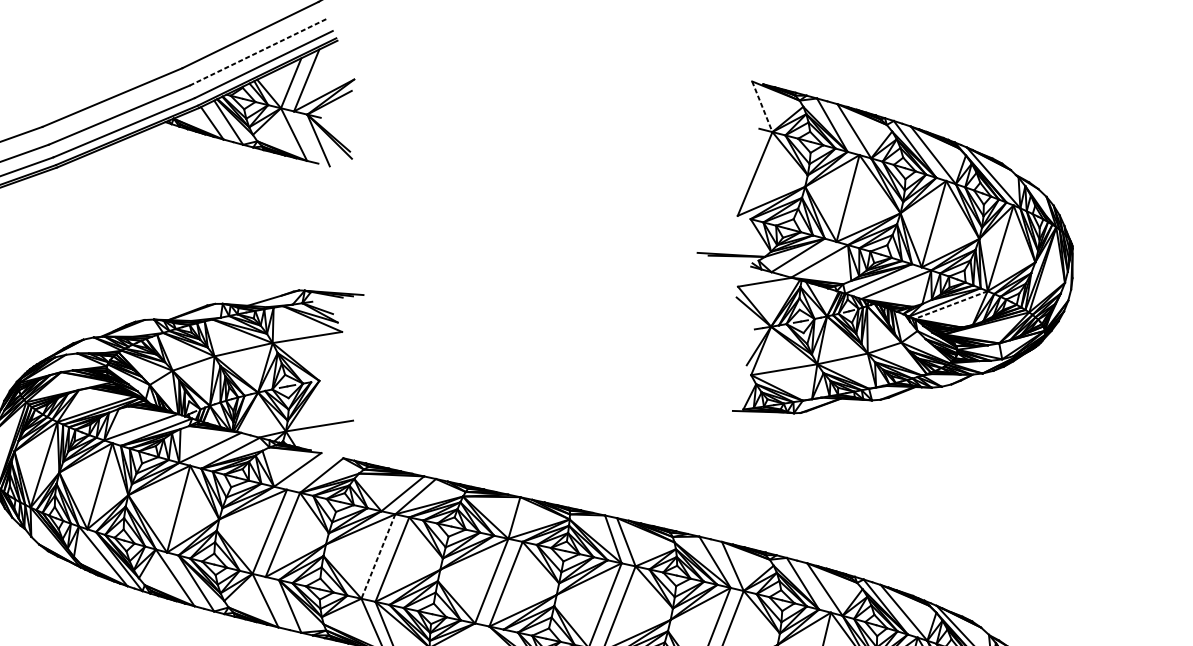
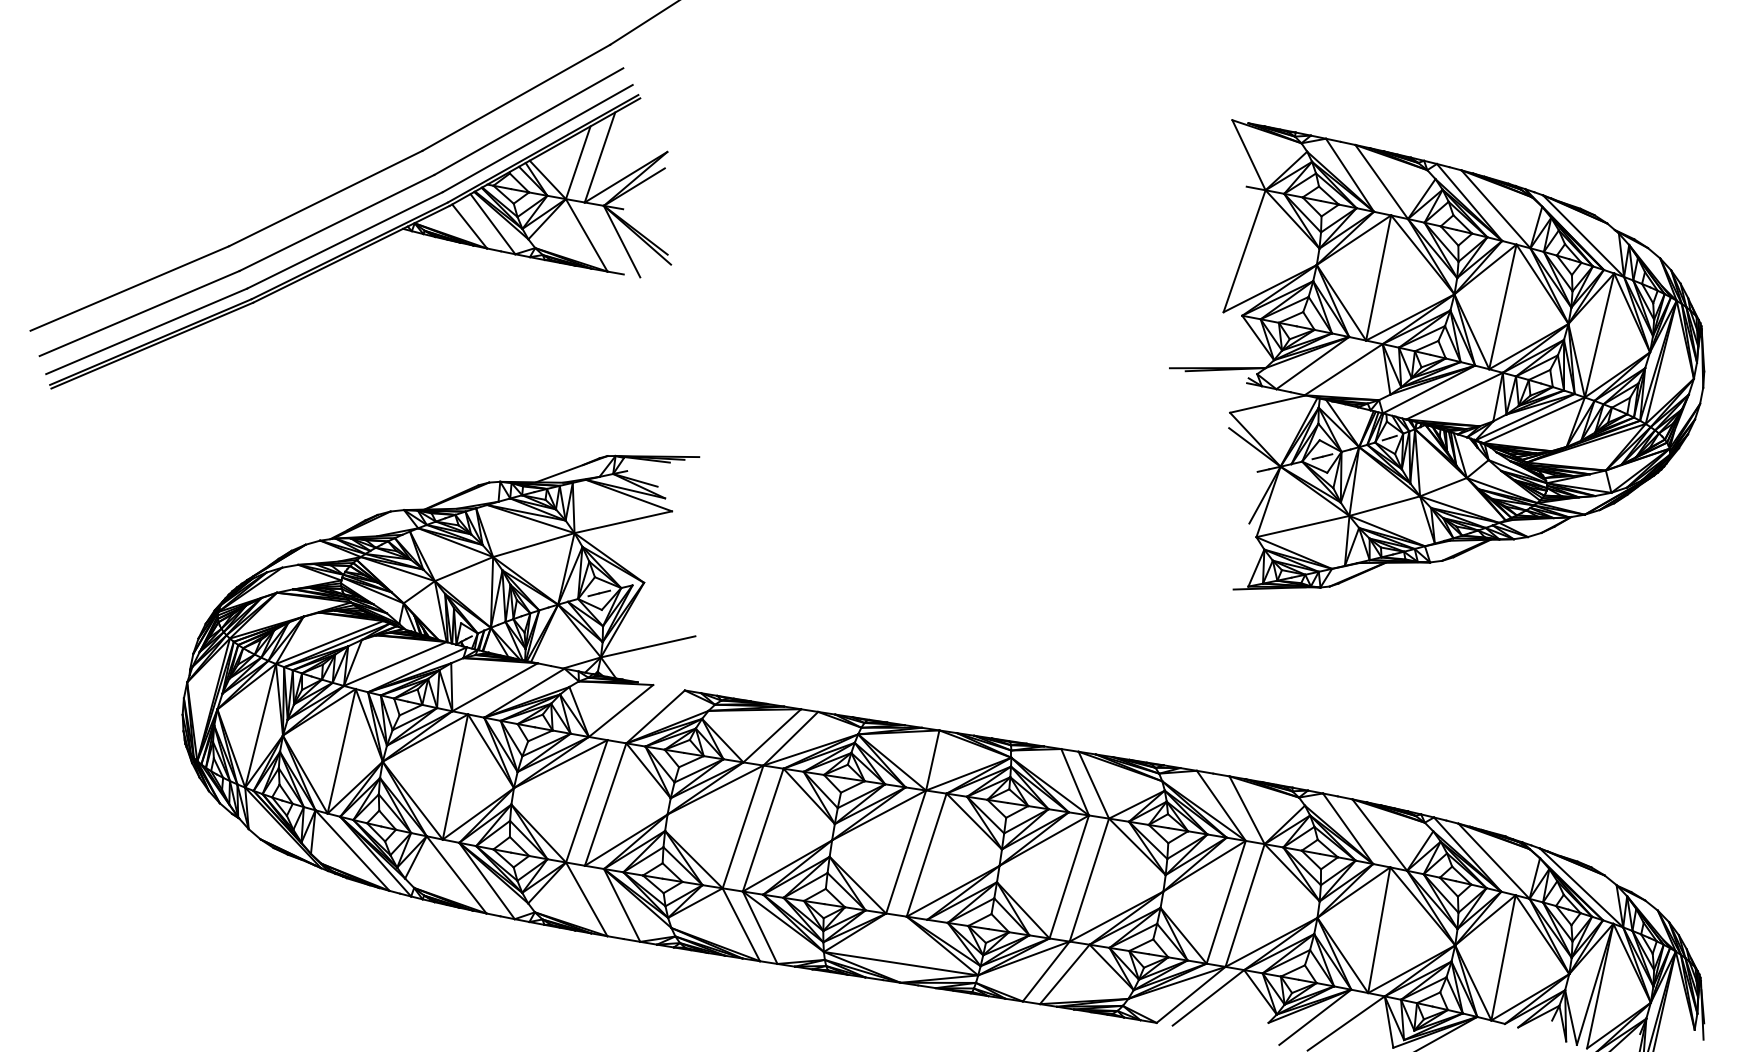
line: (258, 52) -> (529, 121), dashed -> solid
line: (761, 106) -> (1248, 155), dashed -> solid
line: (950, 305) -> (1533, 420), dashed -> solid
line: (378, 556) -> (743, 826), dashed -> solid

